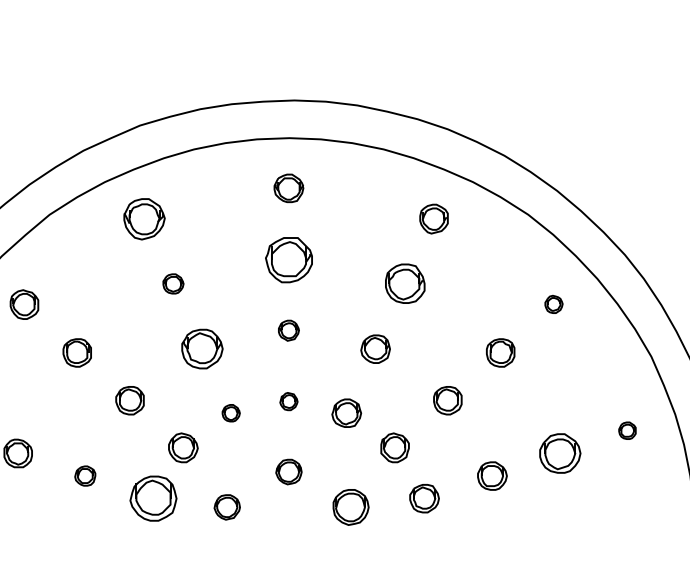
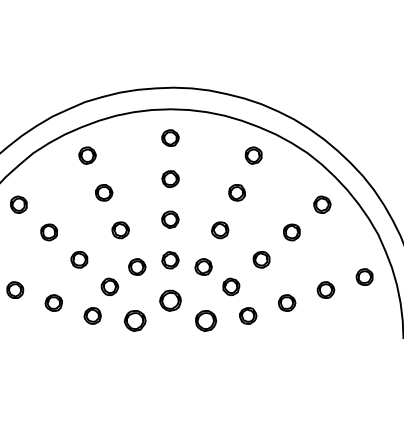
part: (144, 218) -> (87, 155), size x0.71
part: (288, 258) -> (170, 178), size x0.62
part: (173, 283) -> (104, 192), size x1.43
part: (404, 283) -> (236, 192), size x0.71
part: (554, 304) -> (322, 204), size x1.67
part: (288, 330) -> (170, 219), size x1.43
part: (201, 349) -> (120, 230), size x0.71
part: (288, 401) -> (170, 260), size x1.67
part: (231, 412) -> (137, 266), size x1.67
part: (627, 429) -> (364, 276), size x1.67
part: (559, 452) -> (325, 289), size x0.71
part: (288, 471) -> (170, 300), size x1.43
part: (84, 475) -> (53, 302), size x1.43
part: (152, 497) -> (92, 315), size x0.62
part: (226, 506) -> (134, 320), size x1.43

